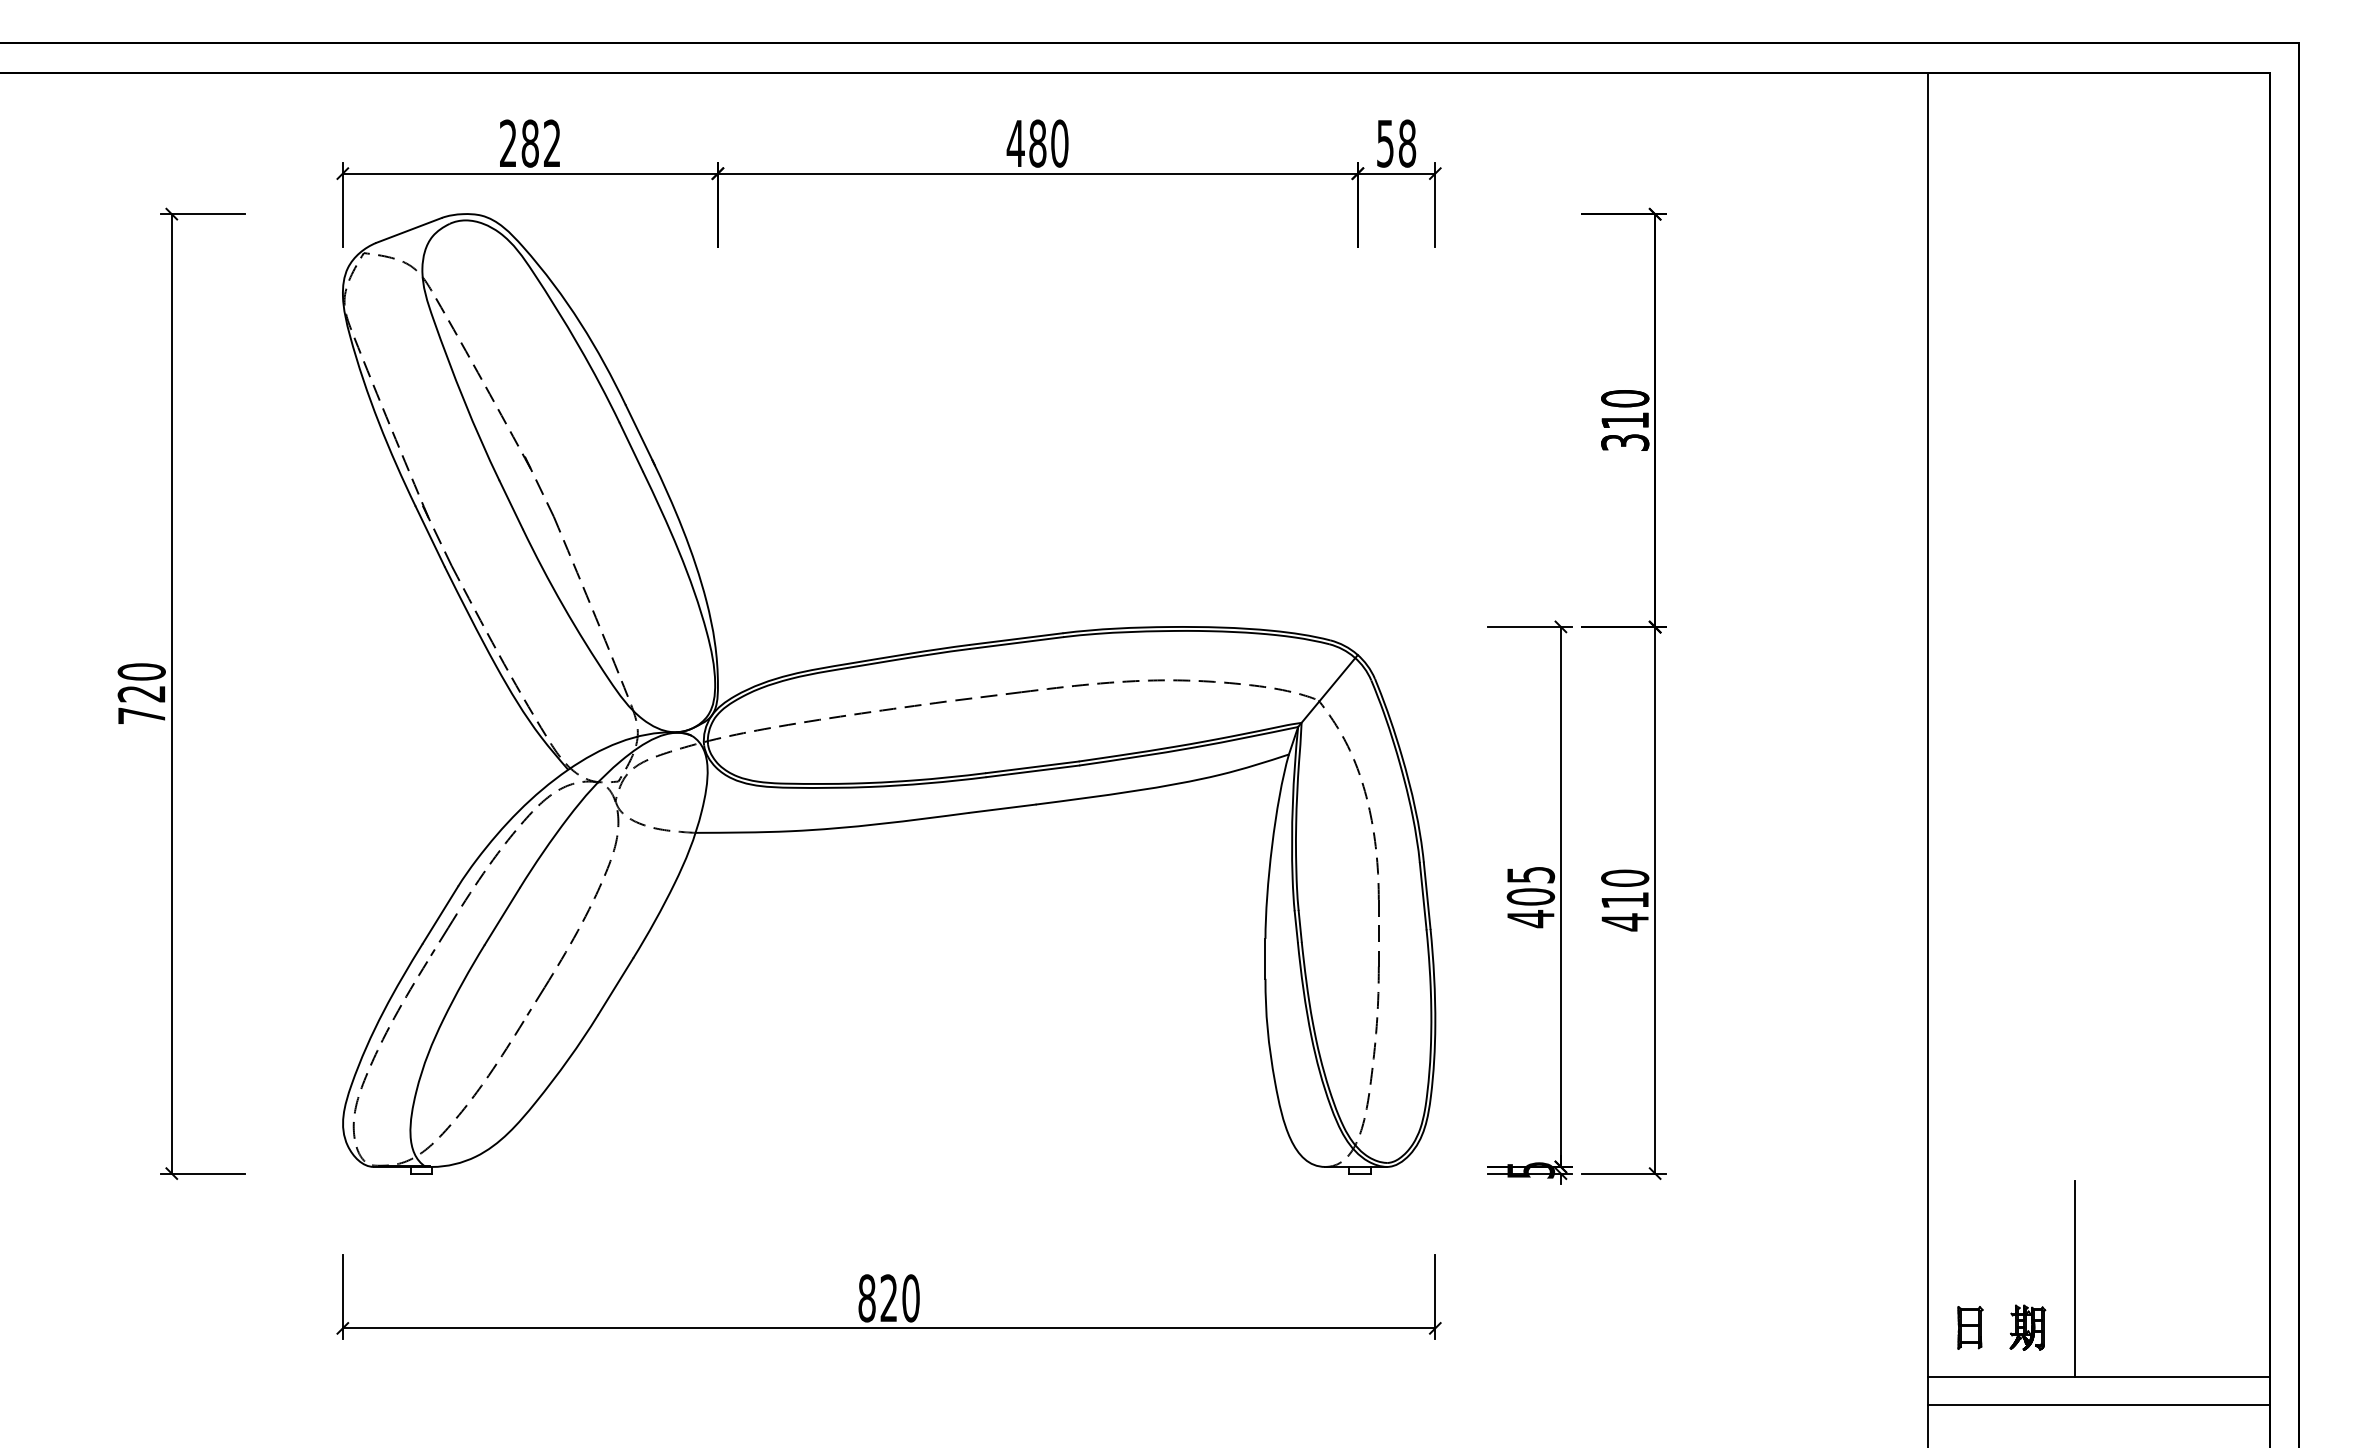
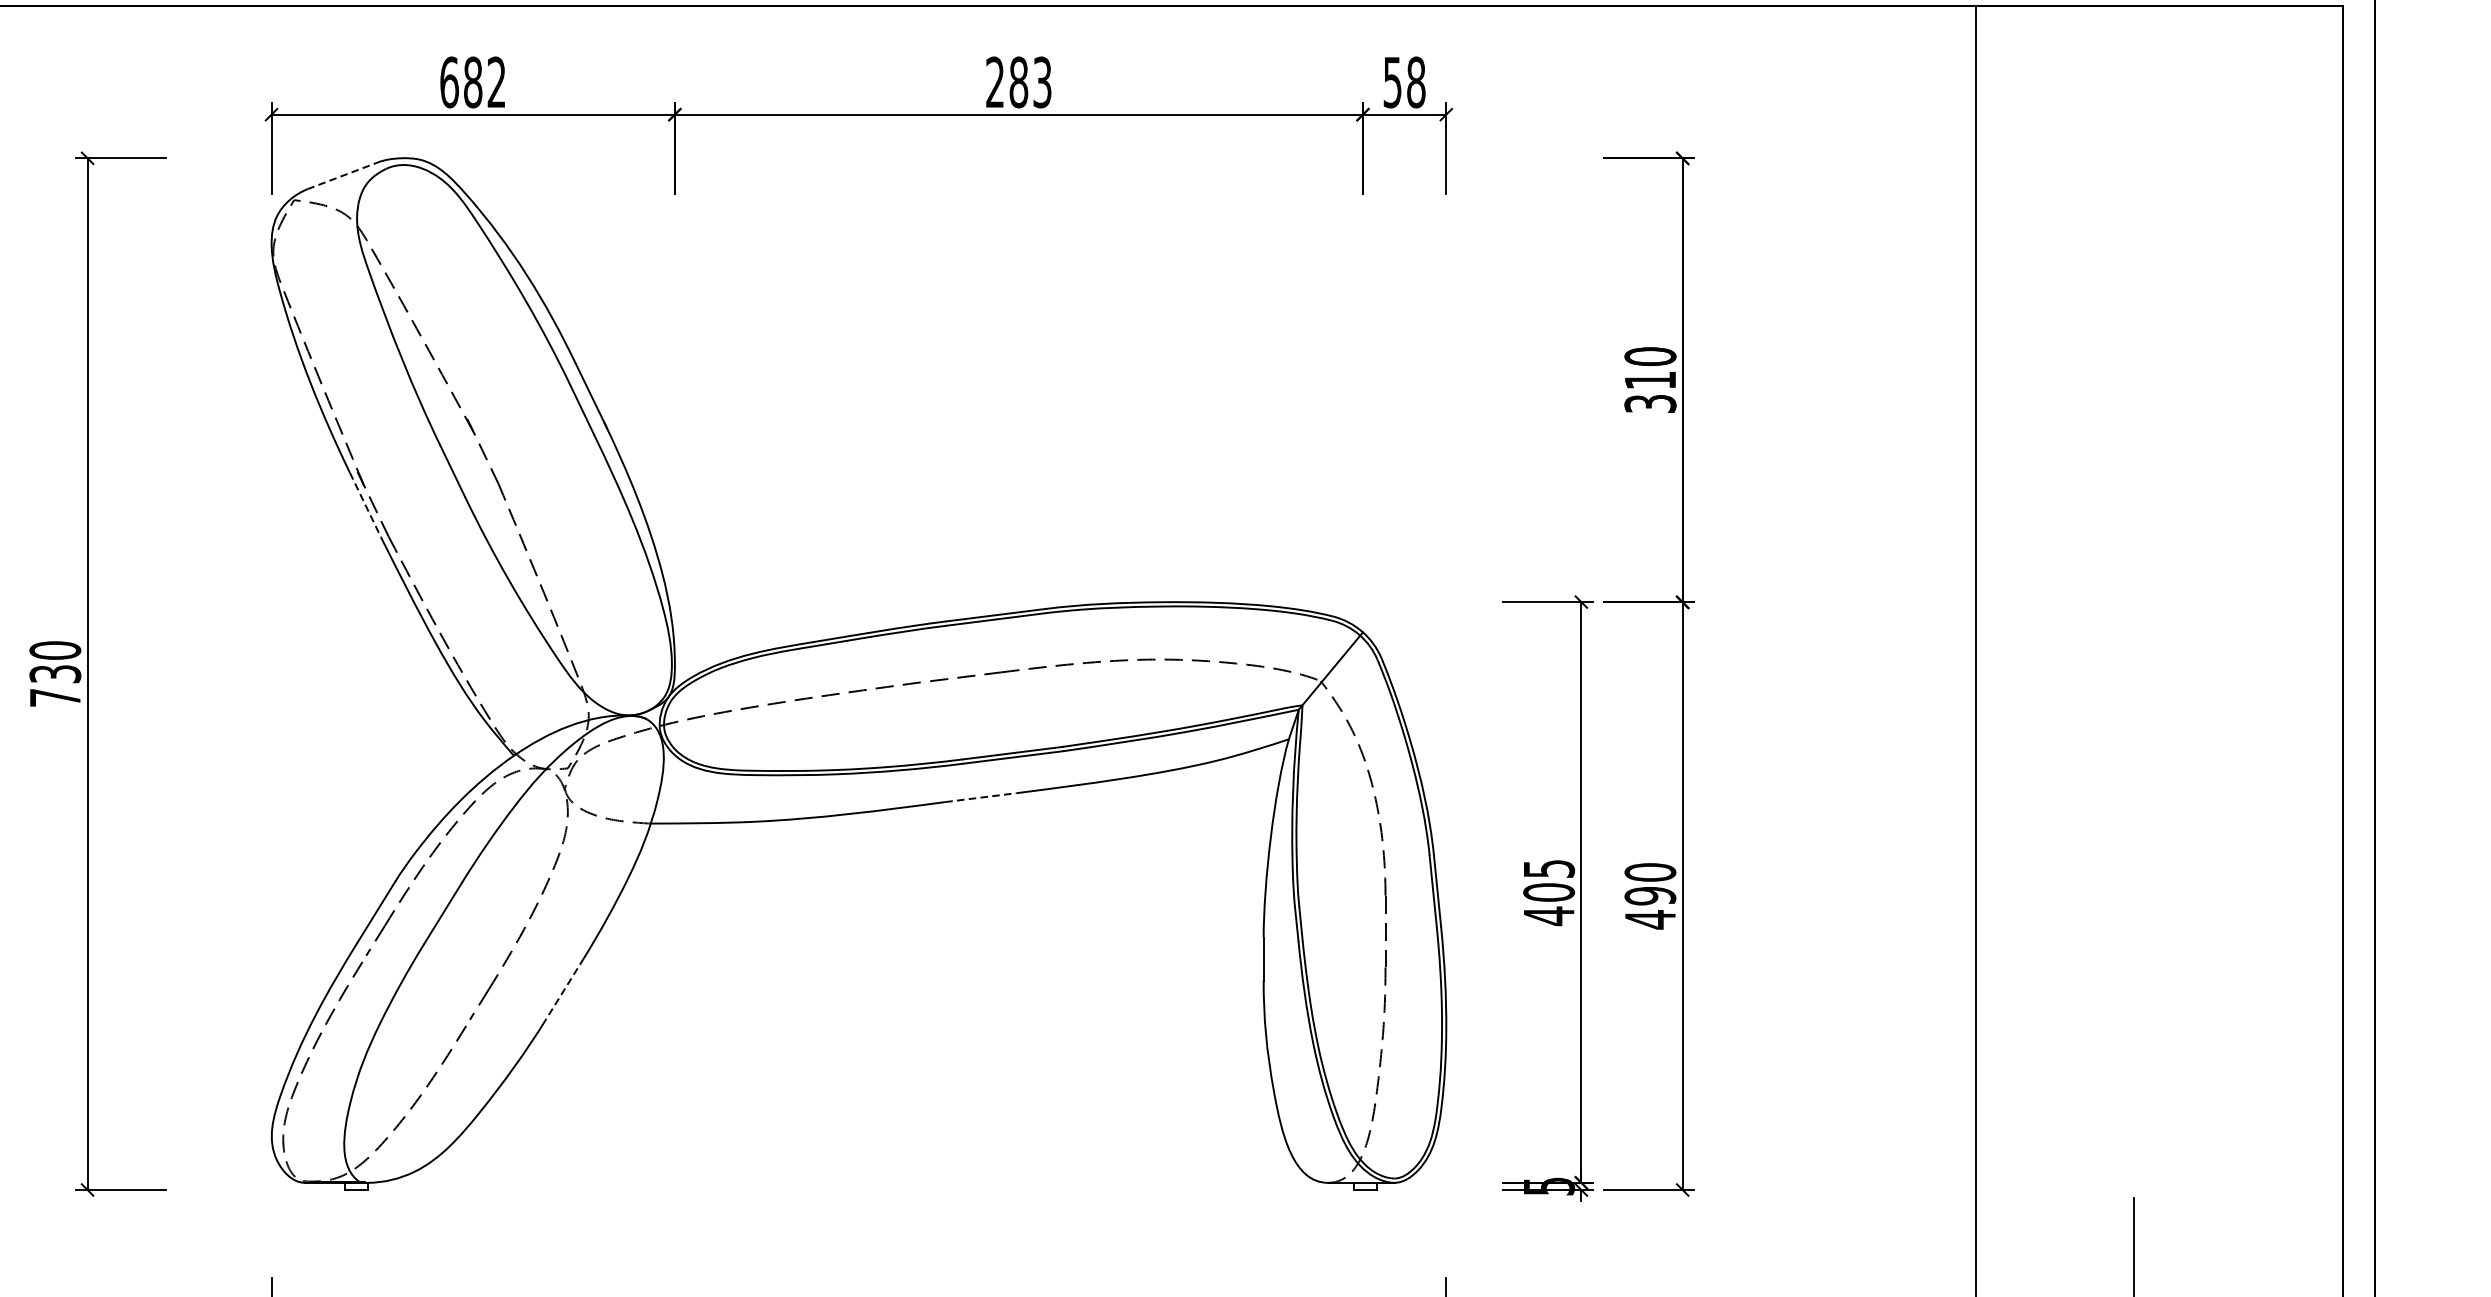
text: (508, 143) -> (449, 82), 282 -> 682
text: (1037, 143) -> (1018, 82), 480 -> 283
line: (409, 230) -> (343, 175), solid -> dashed
line: (430, 537) -> (365, 505), solid -> dashed
text: (141, 693) -> (55, 673), 720 -> 730
line: (1003, 808) -> (981, 797), solid -> dashed
text: (1625, 900) -> (1650, 896), 410 -> 490
line: (615, 986) -> (564, 988), solid -> dashed

